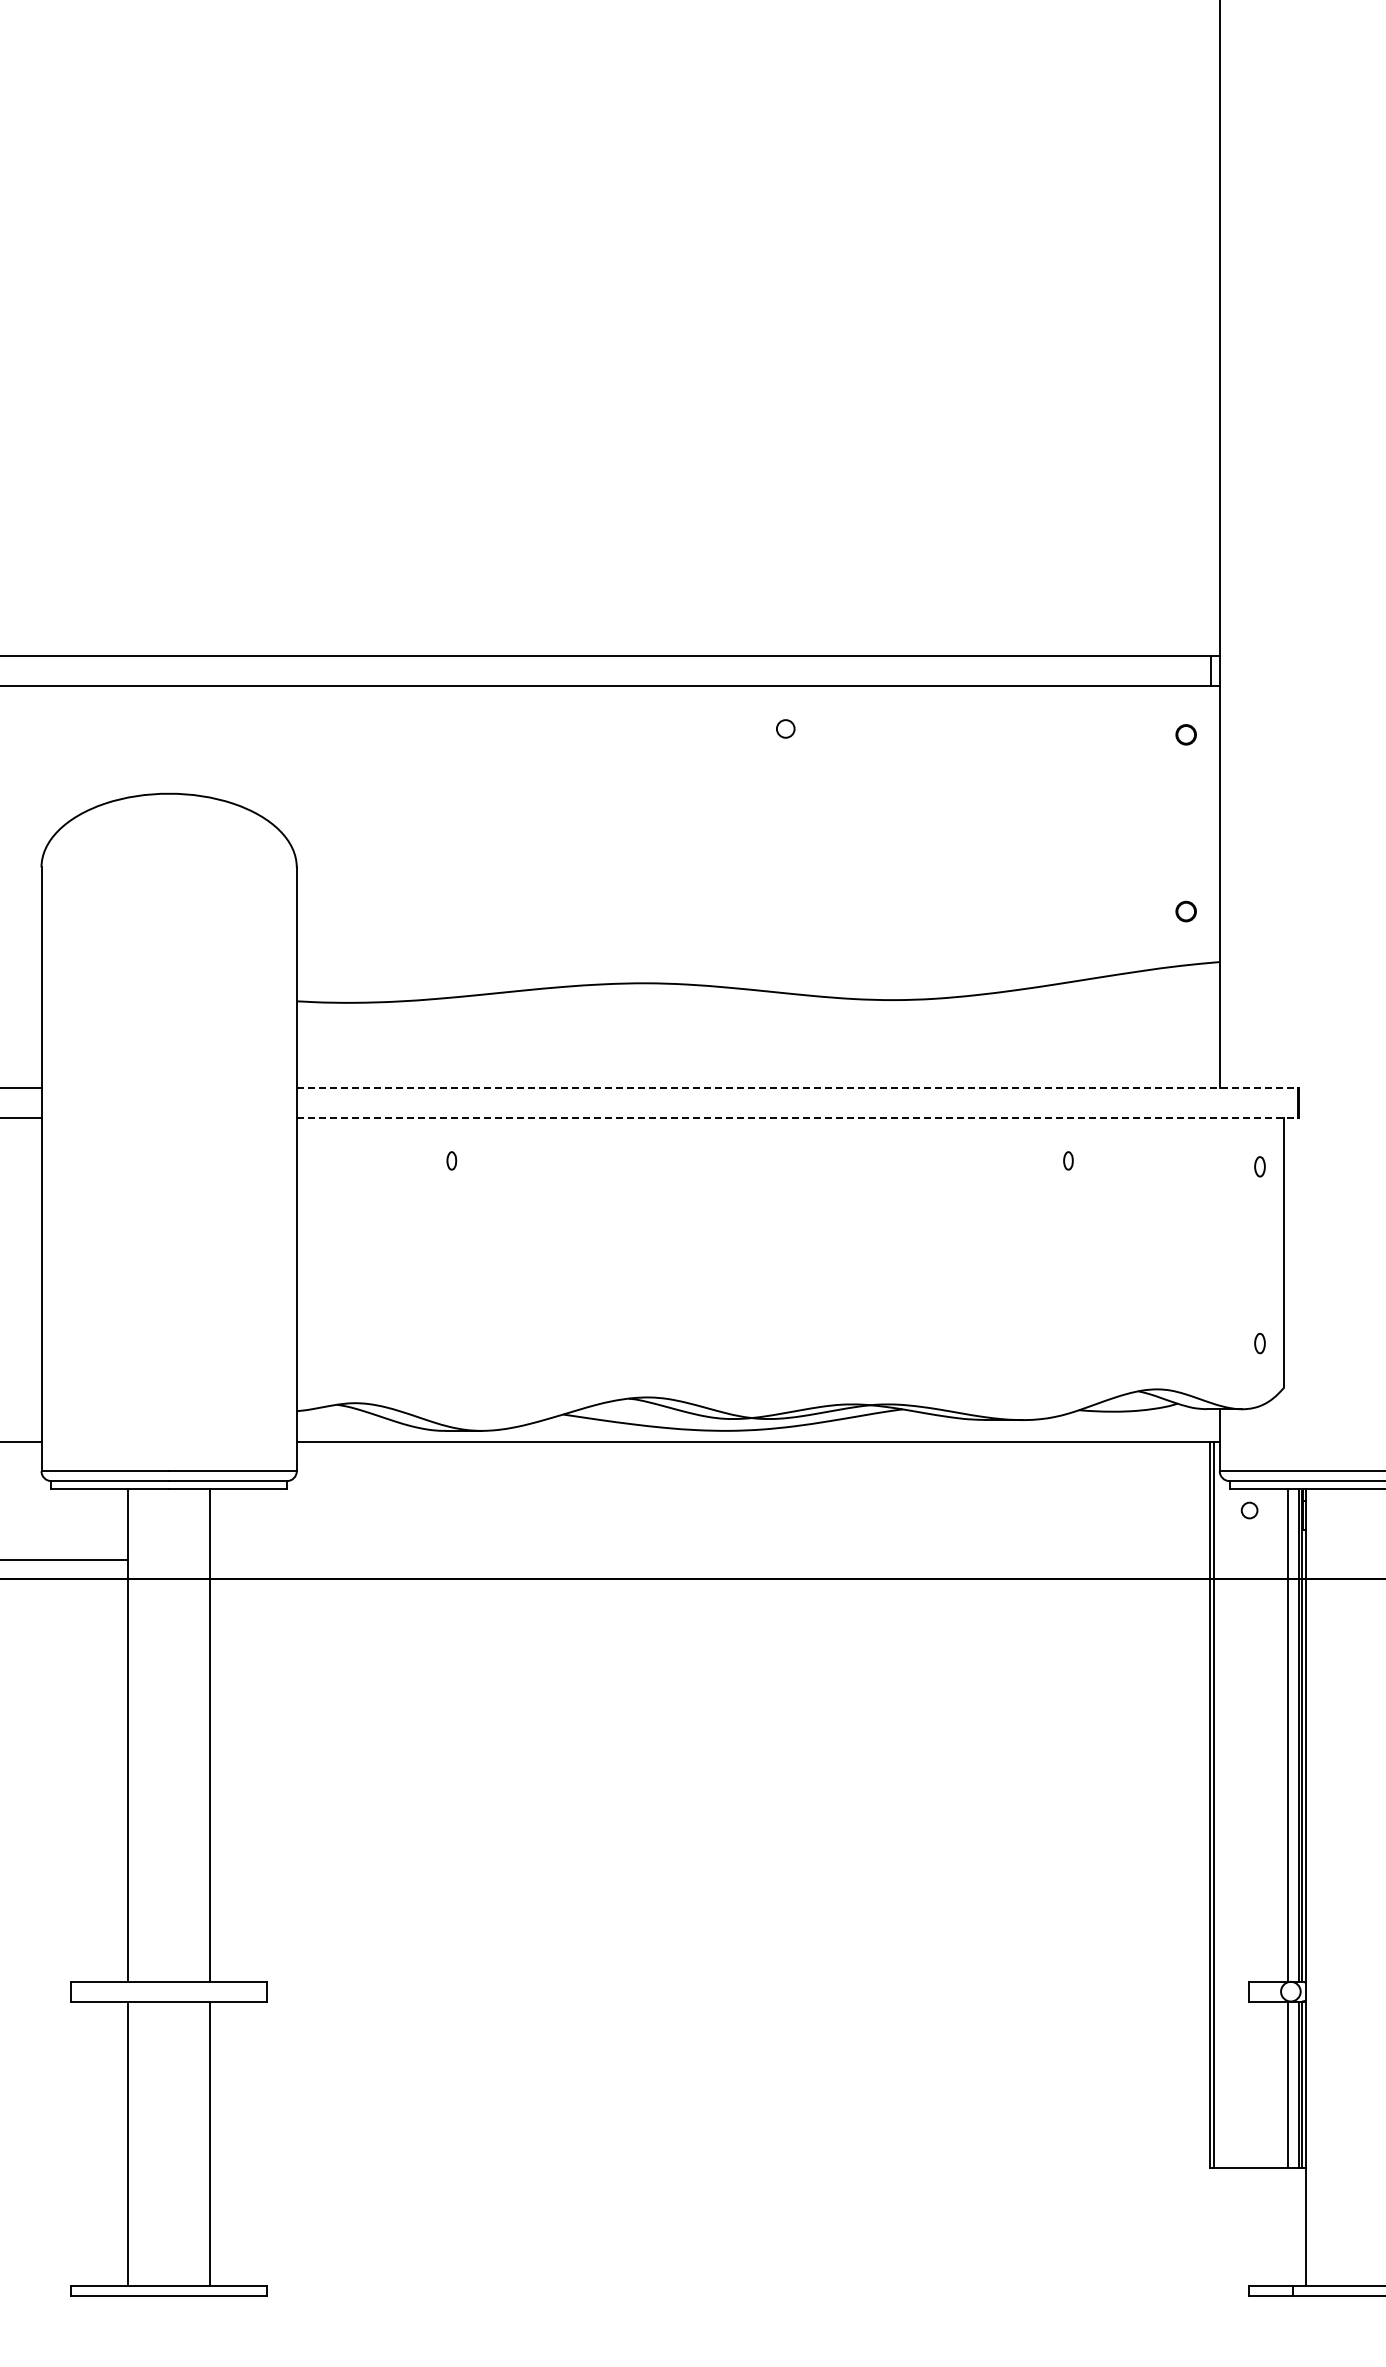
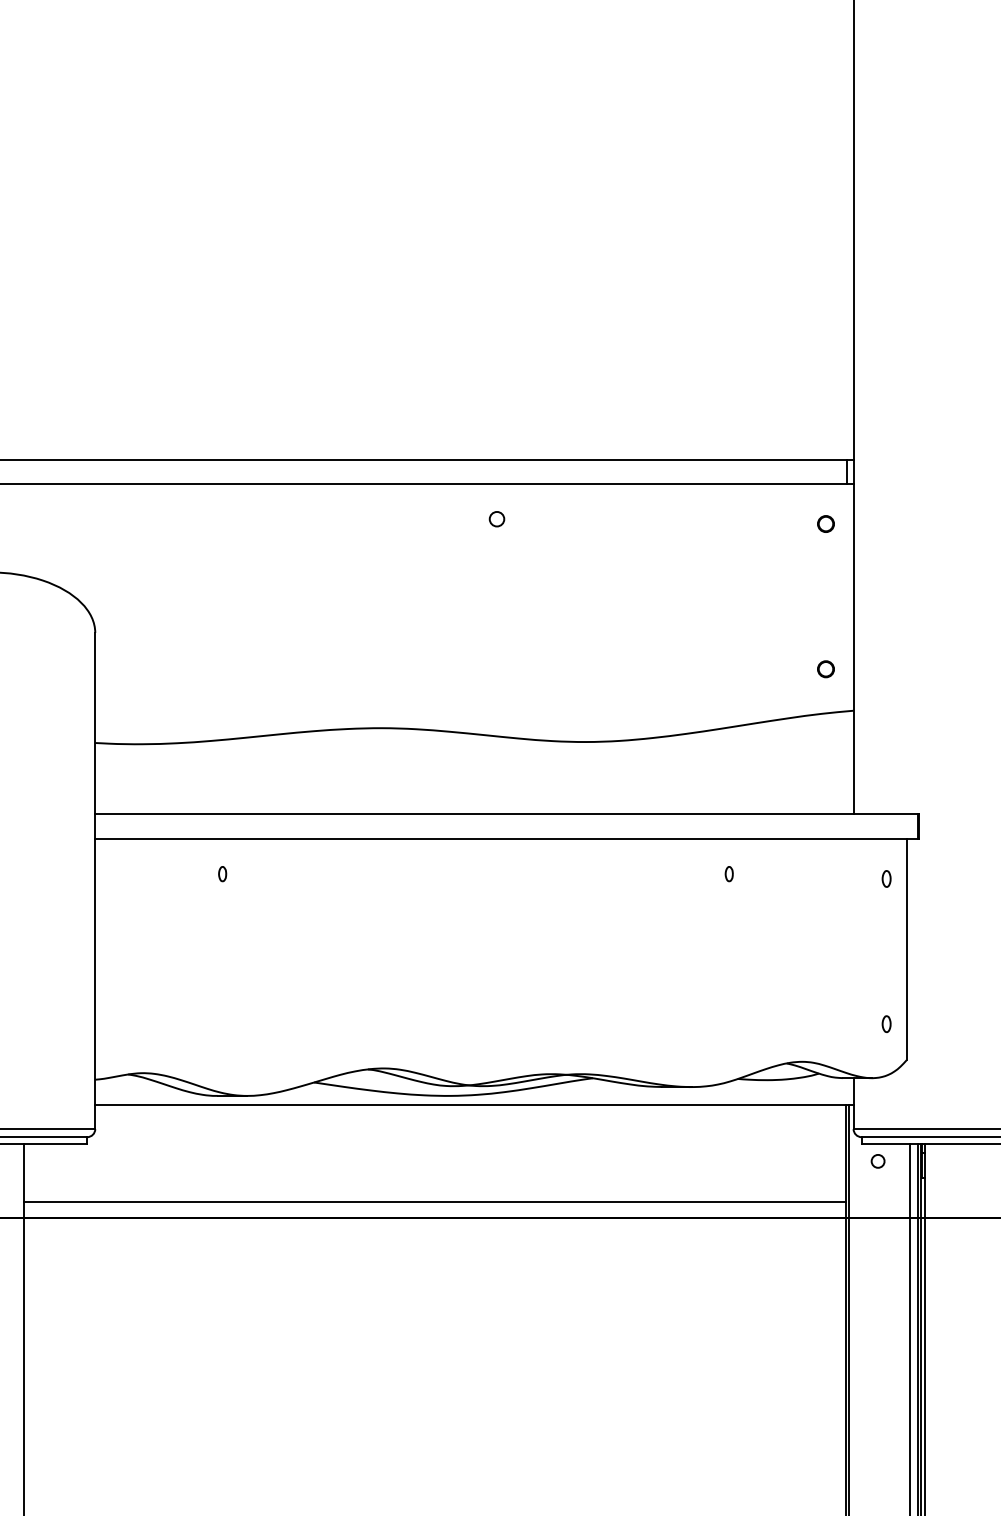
line: (797, 1088) -> (506, 814), dashed -> solid
line: (797, 1117) -> (506, 838), dashed -> solid
line: (710, 1559) -> (435, 1201), added

